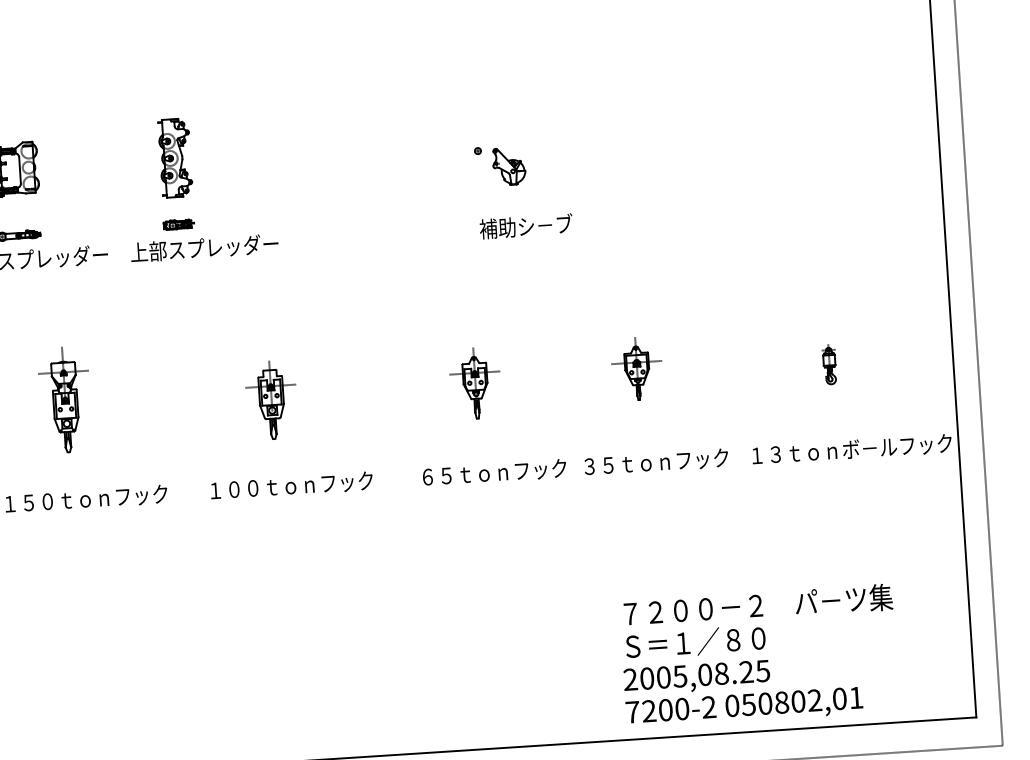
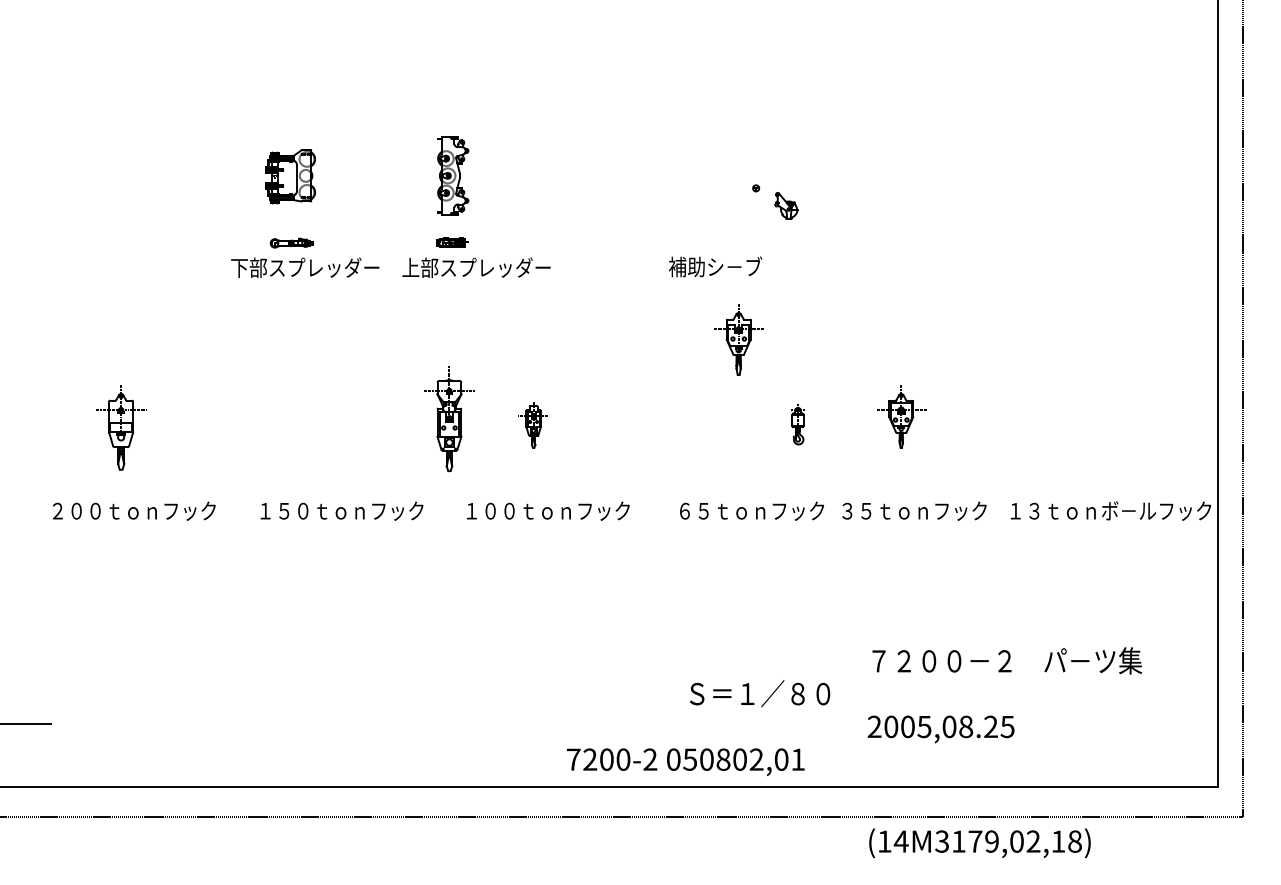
part: (509, 166) -> (786, 205), size x0.7
text: (526, 226) -> (715, 266), moved
part: (829, 364) -> (797, 424), moved
part: (475, 383) -> (738, 339), moved
part: (64, 400) -> (448, 419), moved
part: (271, 400) -> (533, 424), size x0.6
text: (696, 642) -> (760, 693), moved
text: (744, 706) -> (685, 761), moved

